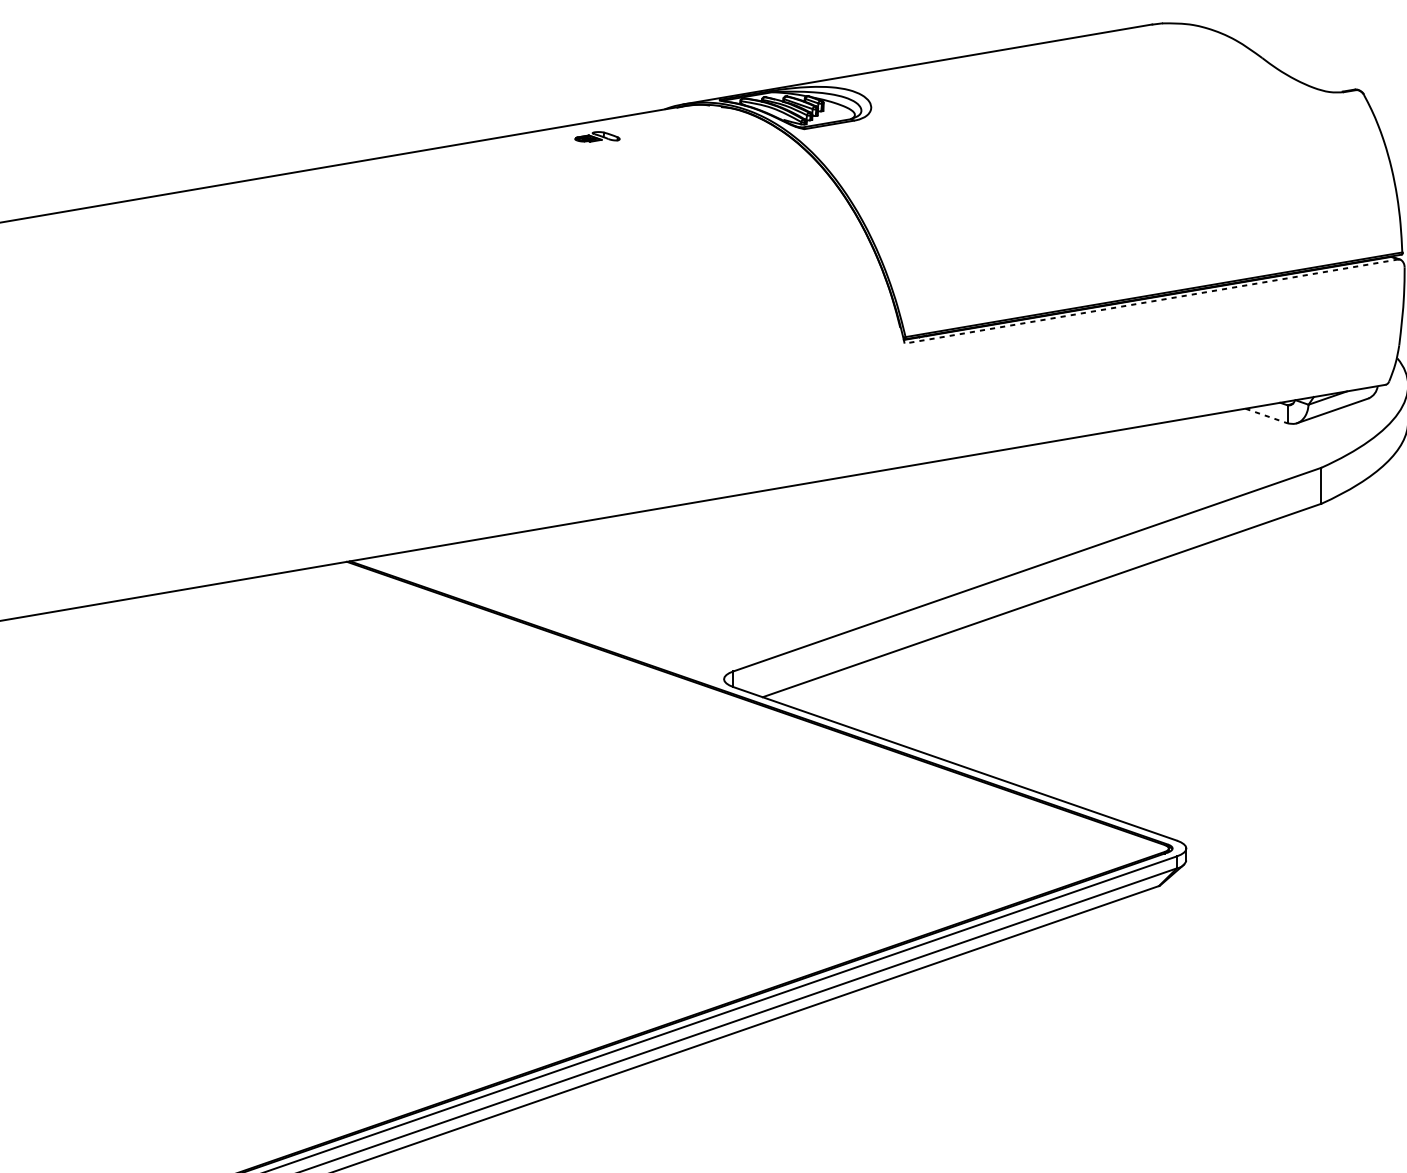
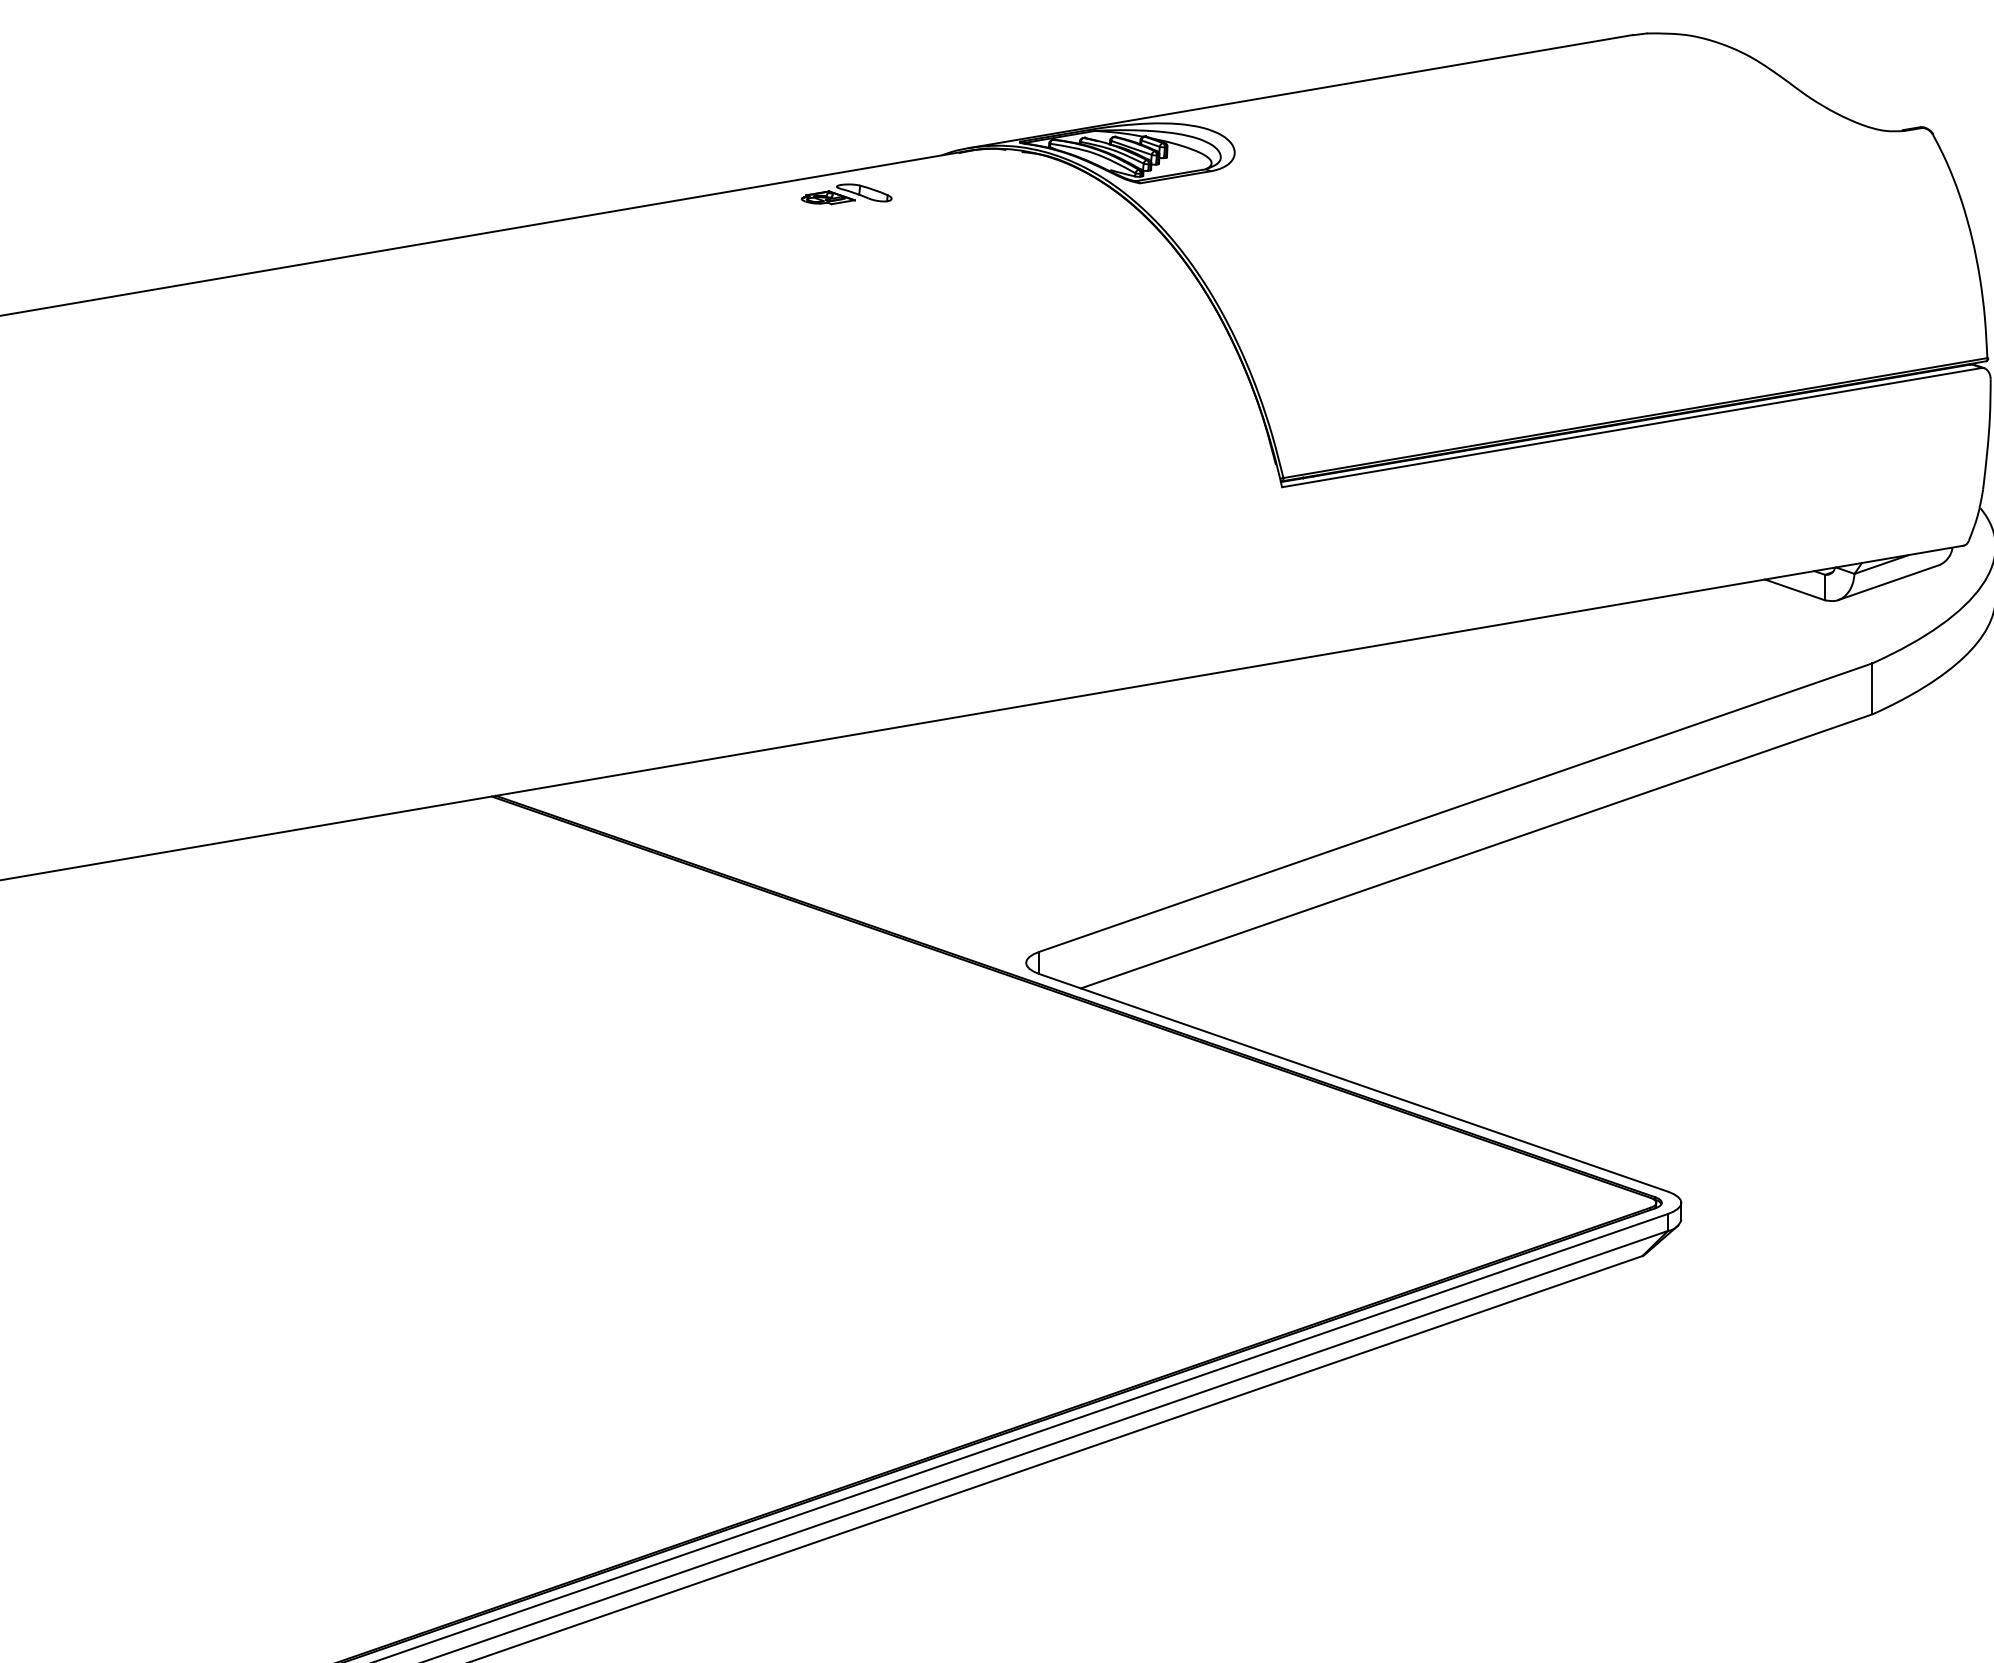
part: (597, 137) -> (846, 194), size x1.43
line: (1151, 301) -> (1631, 427), dashed -> solid
line: (1266, 415) -> (1795, 589), dashed -> solid

